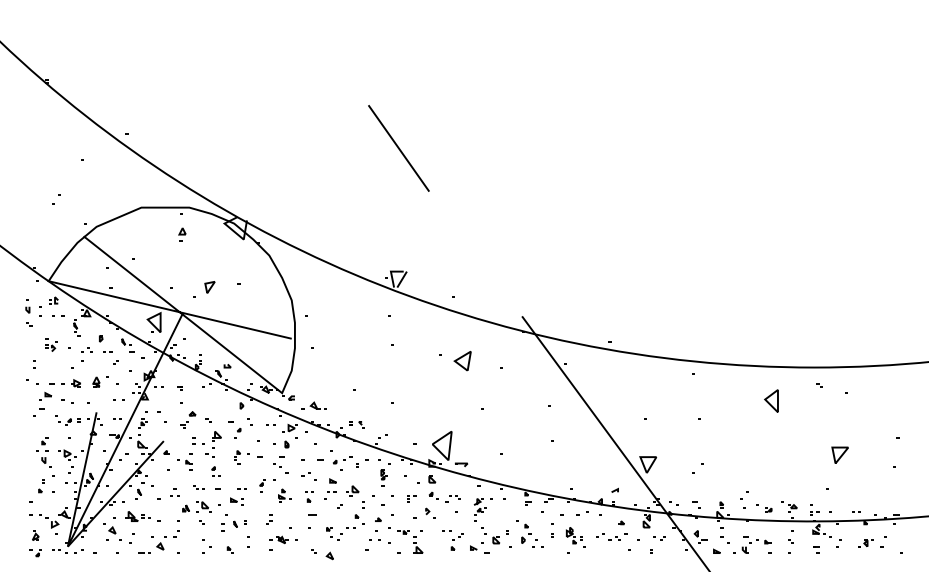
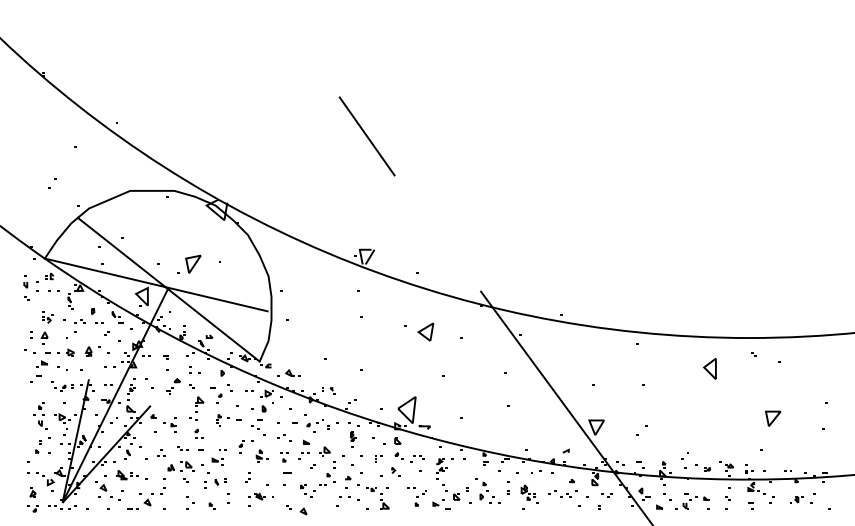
part: (182, 234) -> (44, 337), moved
part: (209, 287) -> (192, 264), size x1.67
part: (198, 440) -> (194, 370), moved

